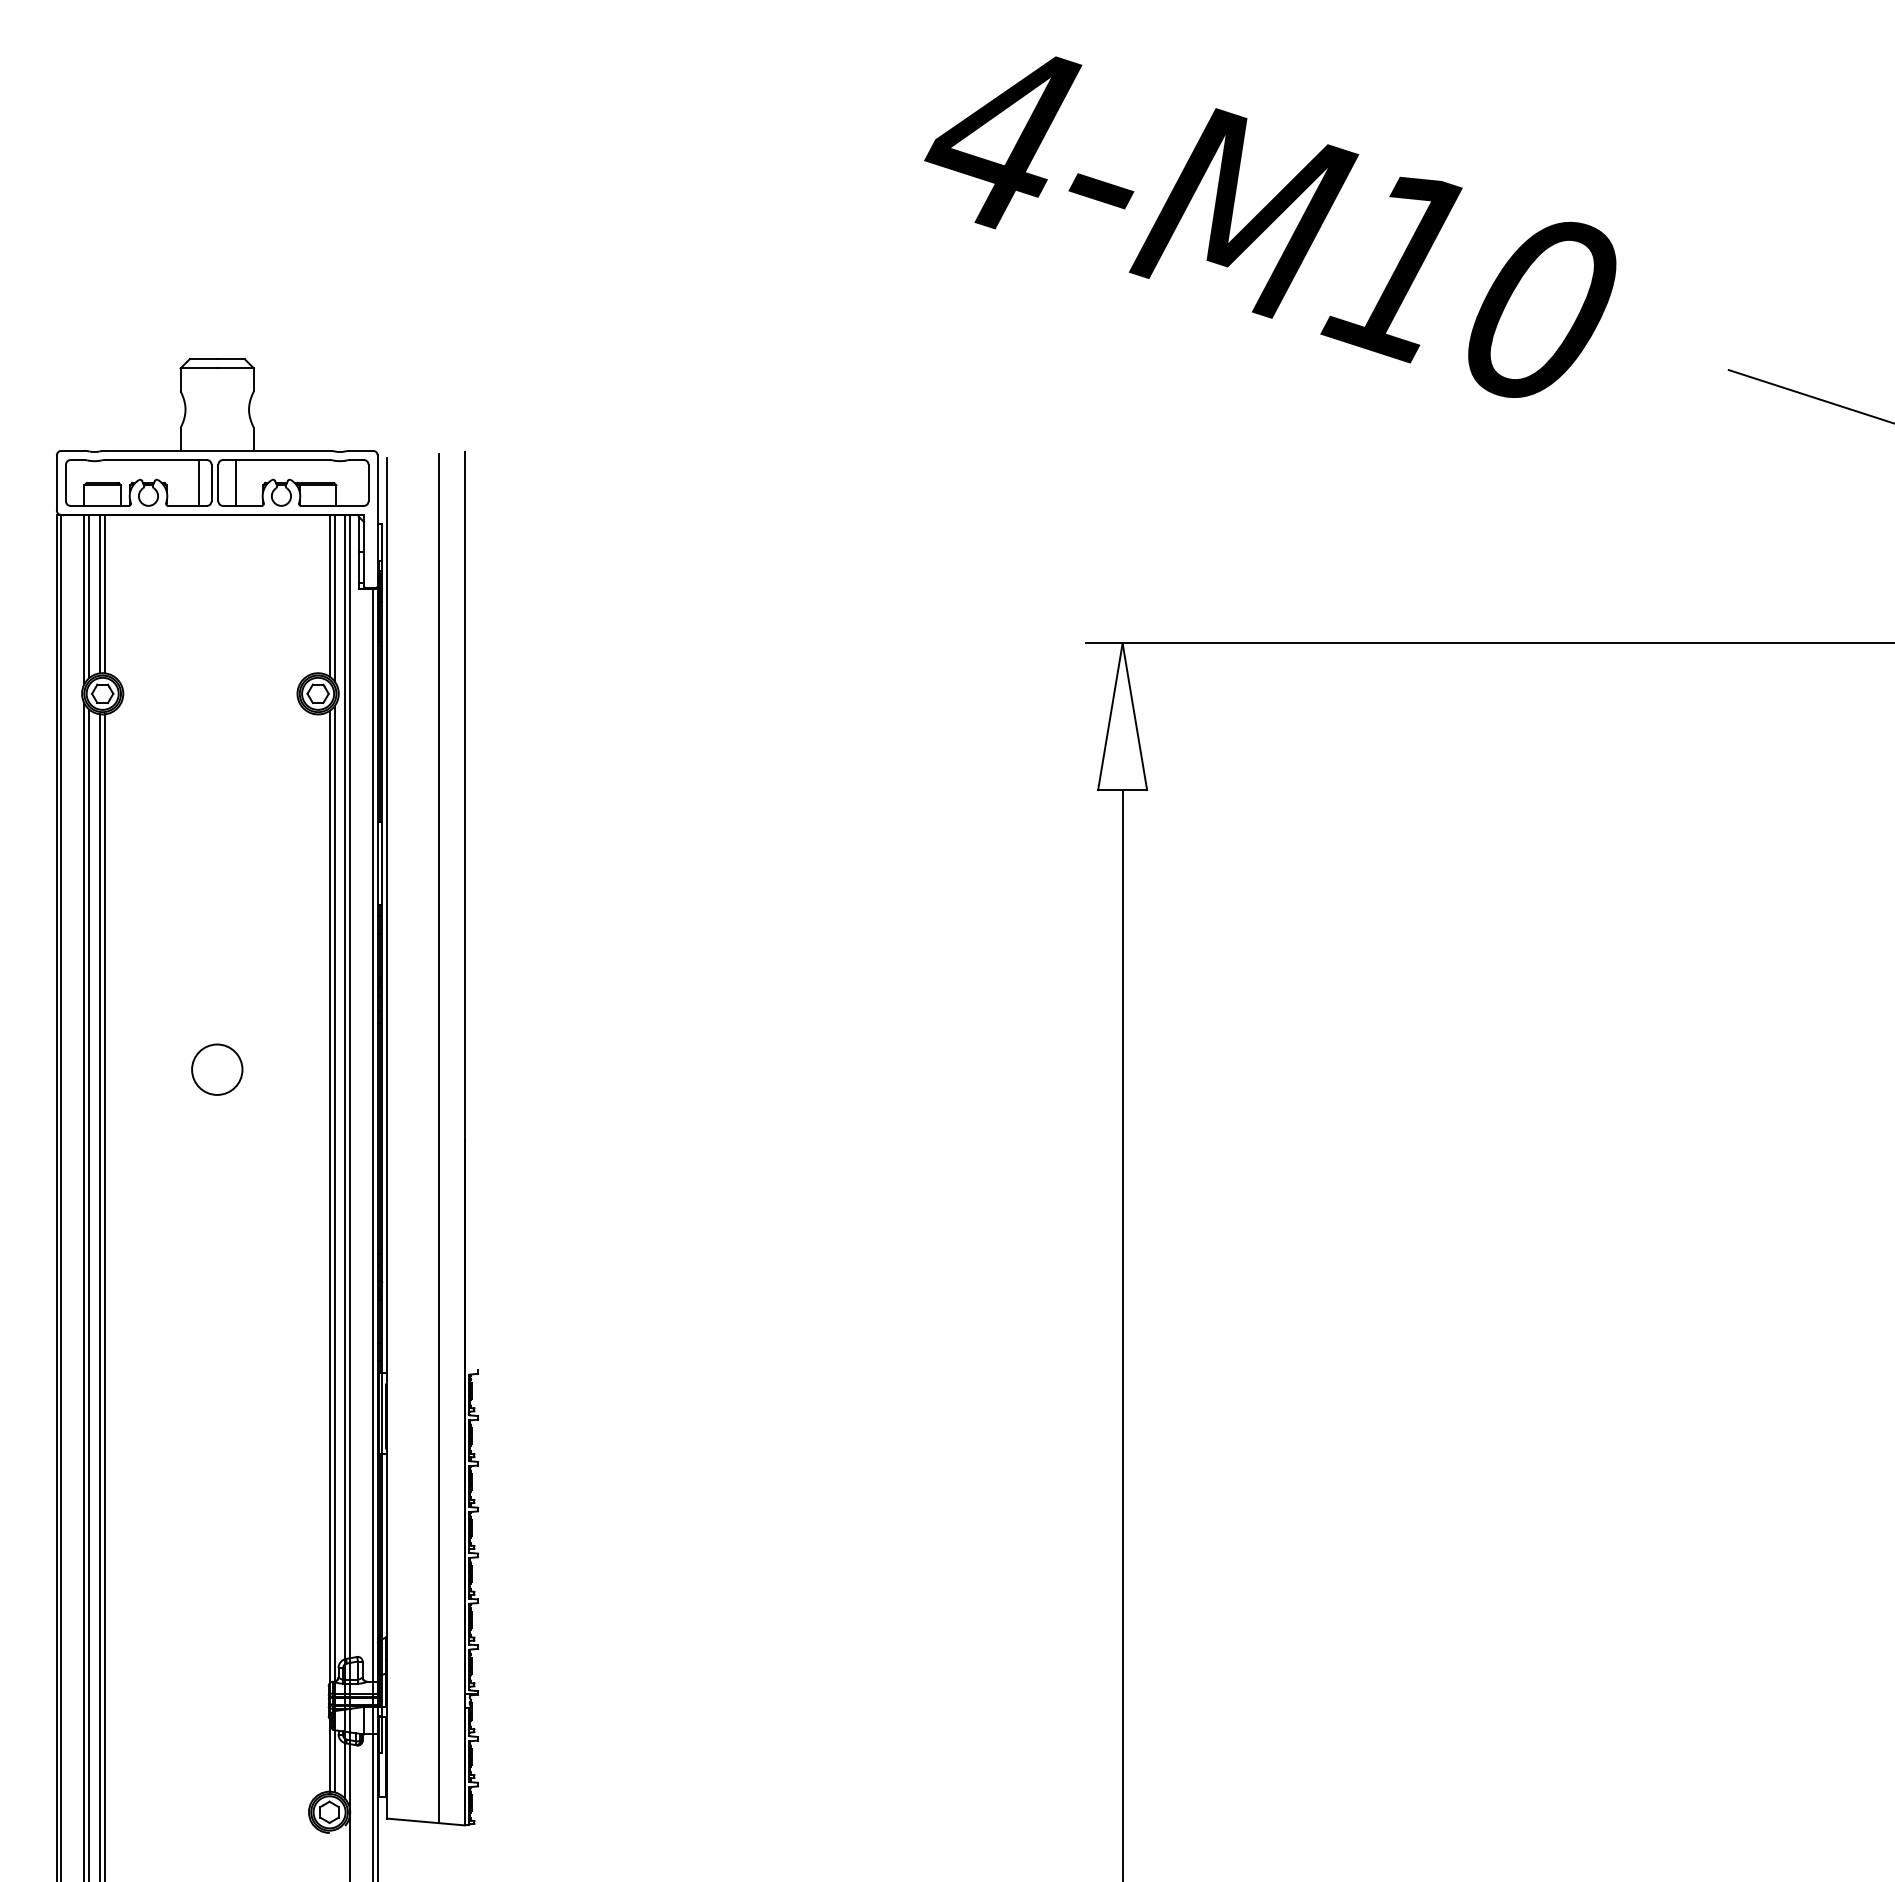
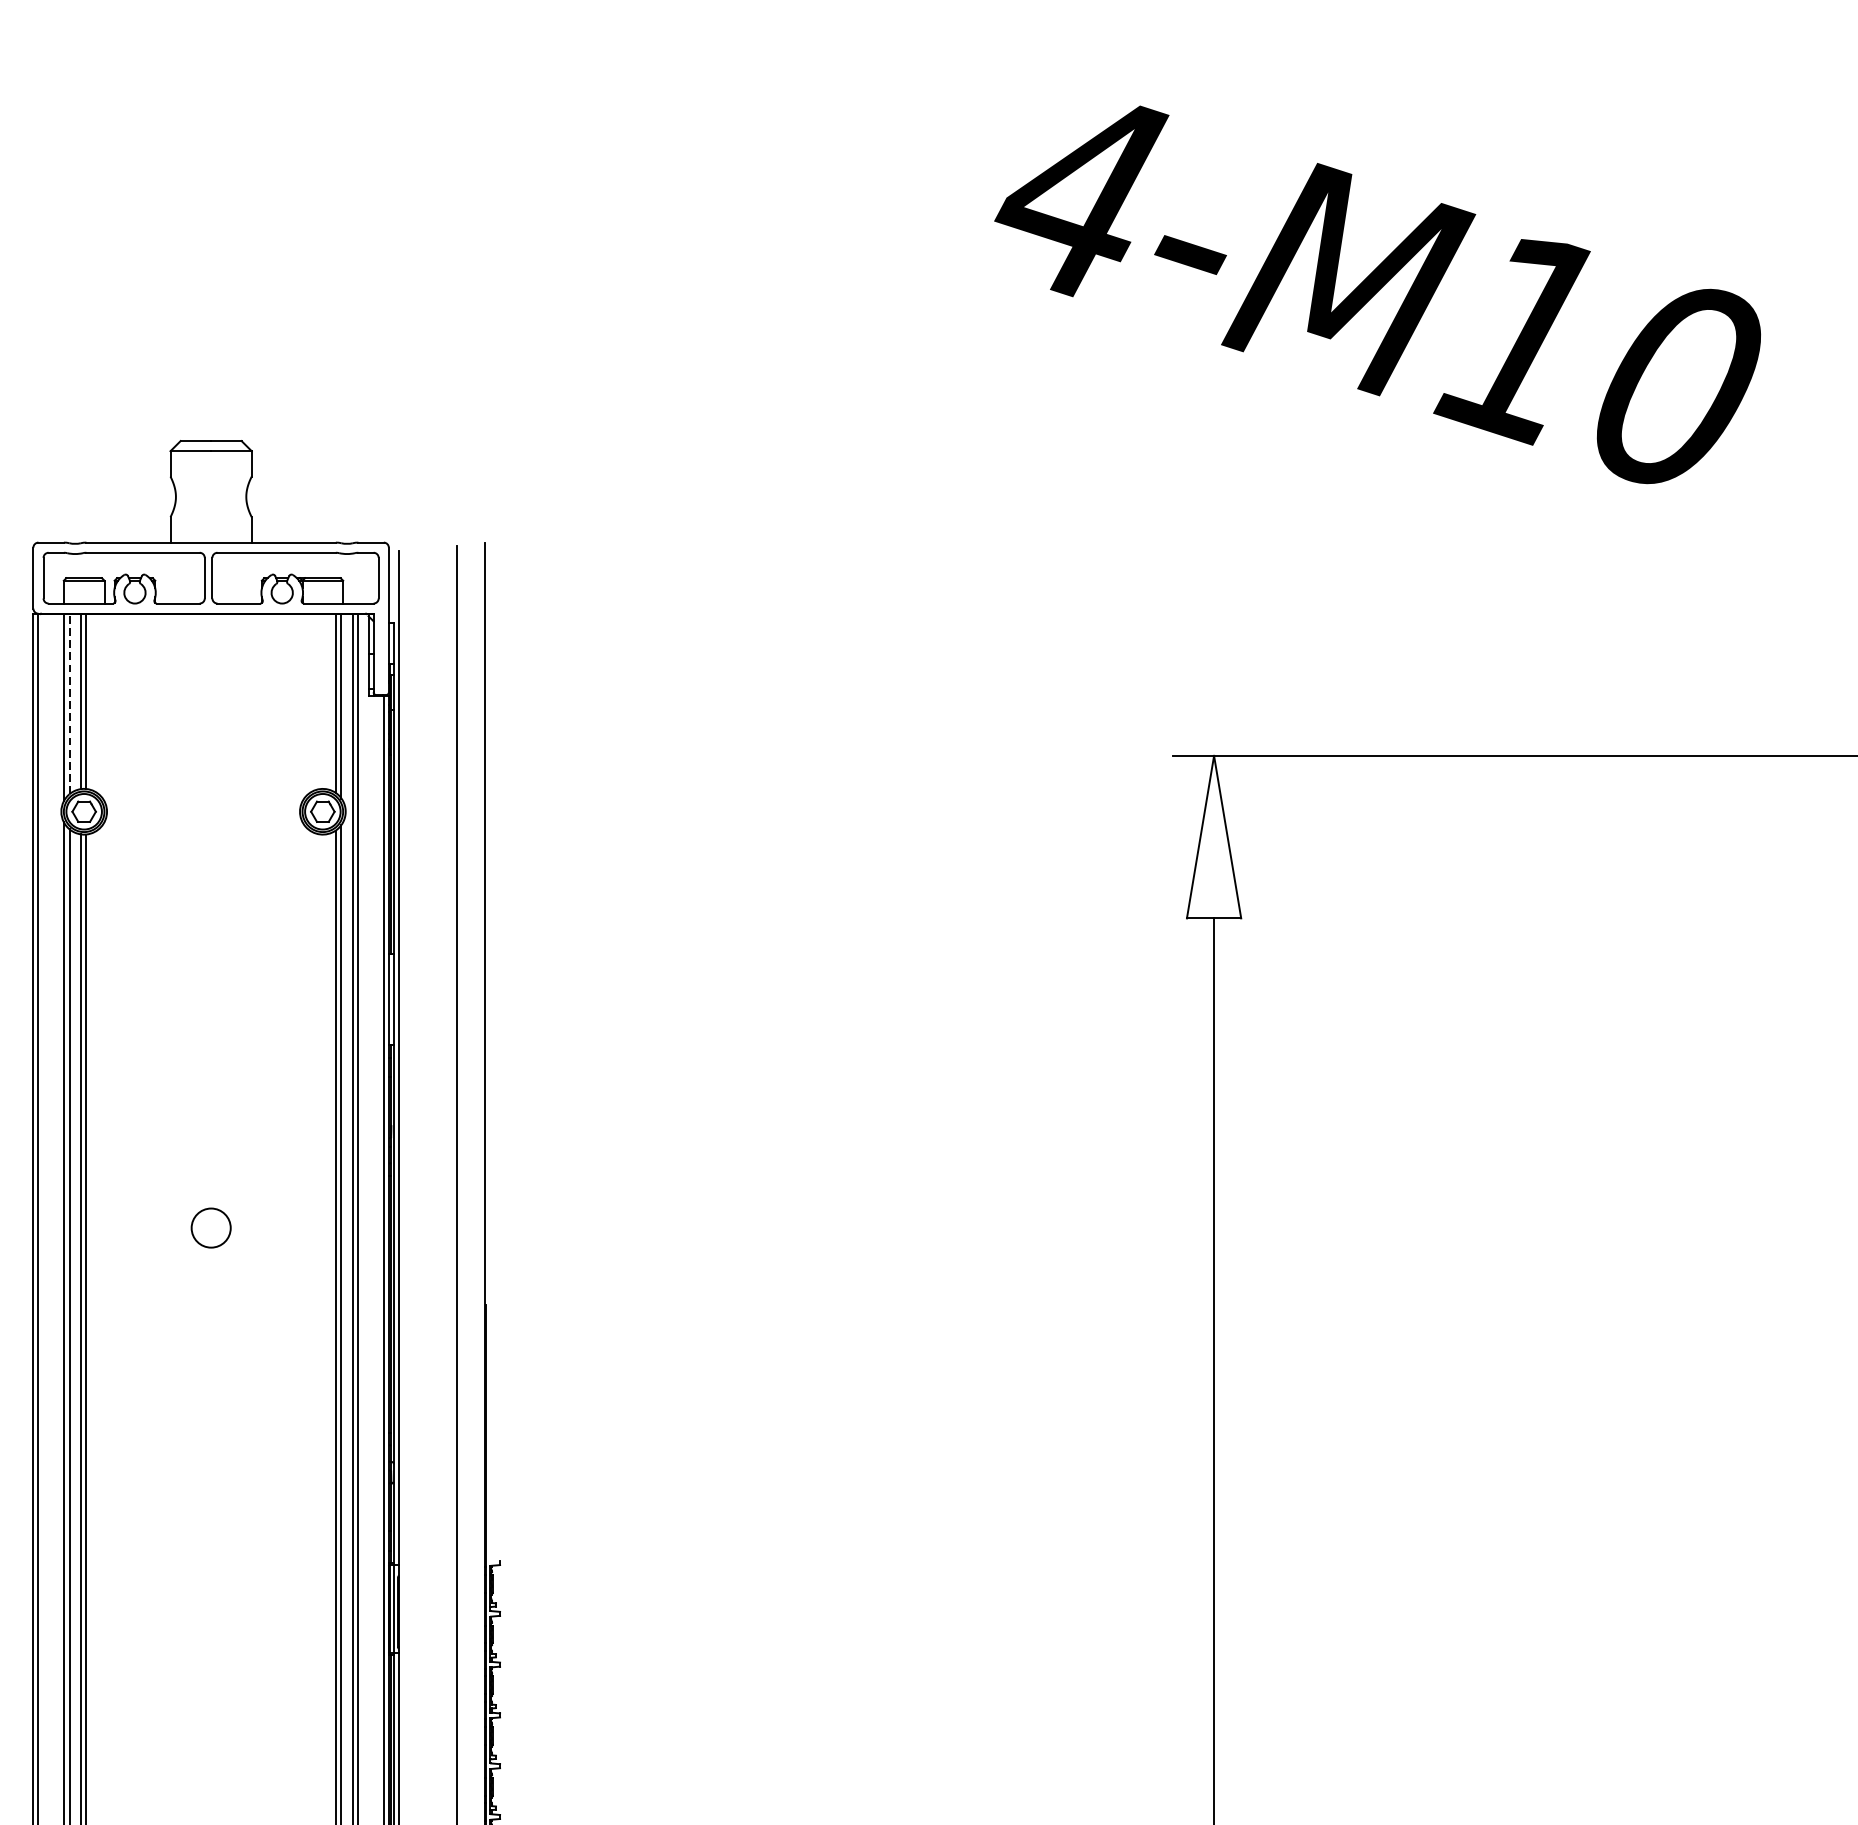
line: (198, 482) -> (190, 577), removed
line: (235, 482) -> (231, 577), removed
line: (89, 596) -> (69, 703), solid -> dashed
circle: (217, 1069) -> (211, 1227), size x0.7

